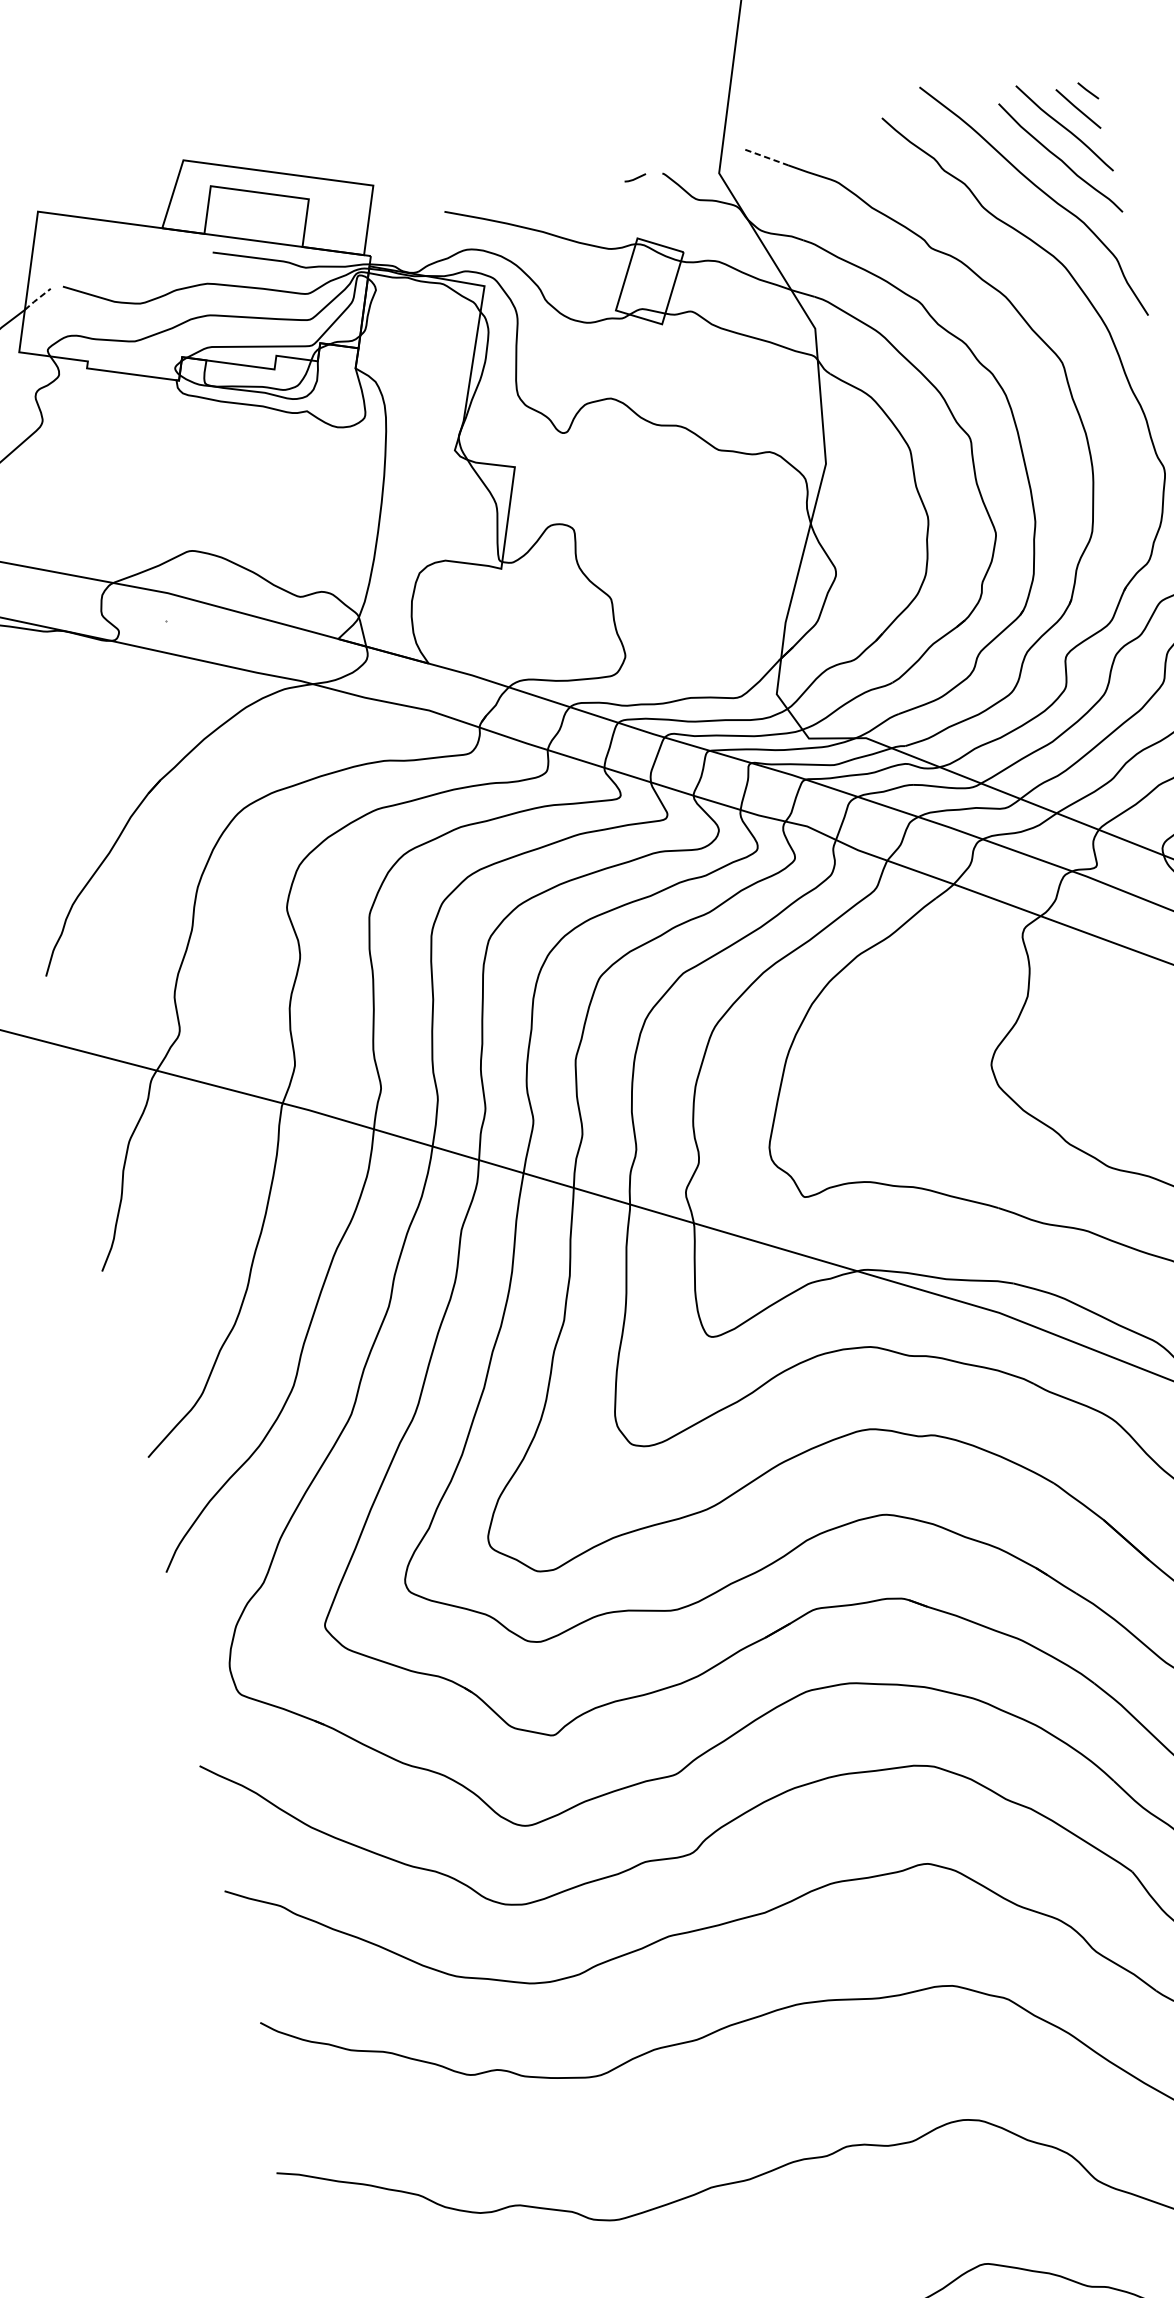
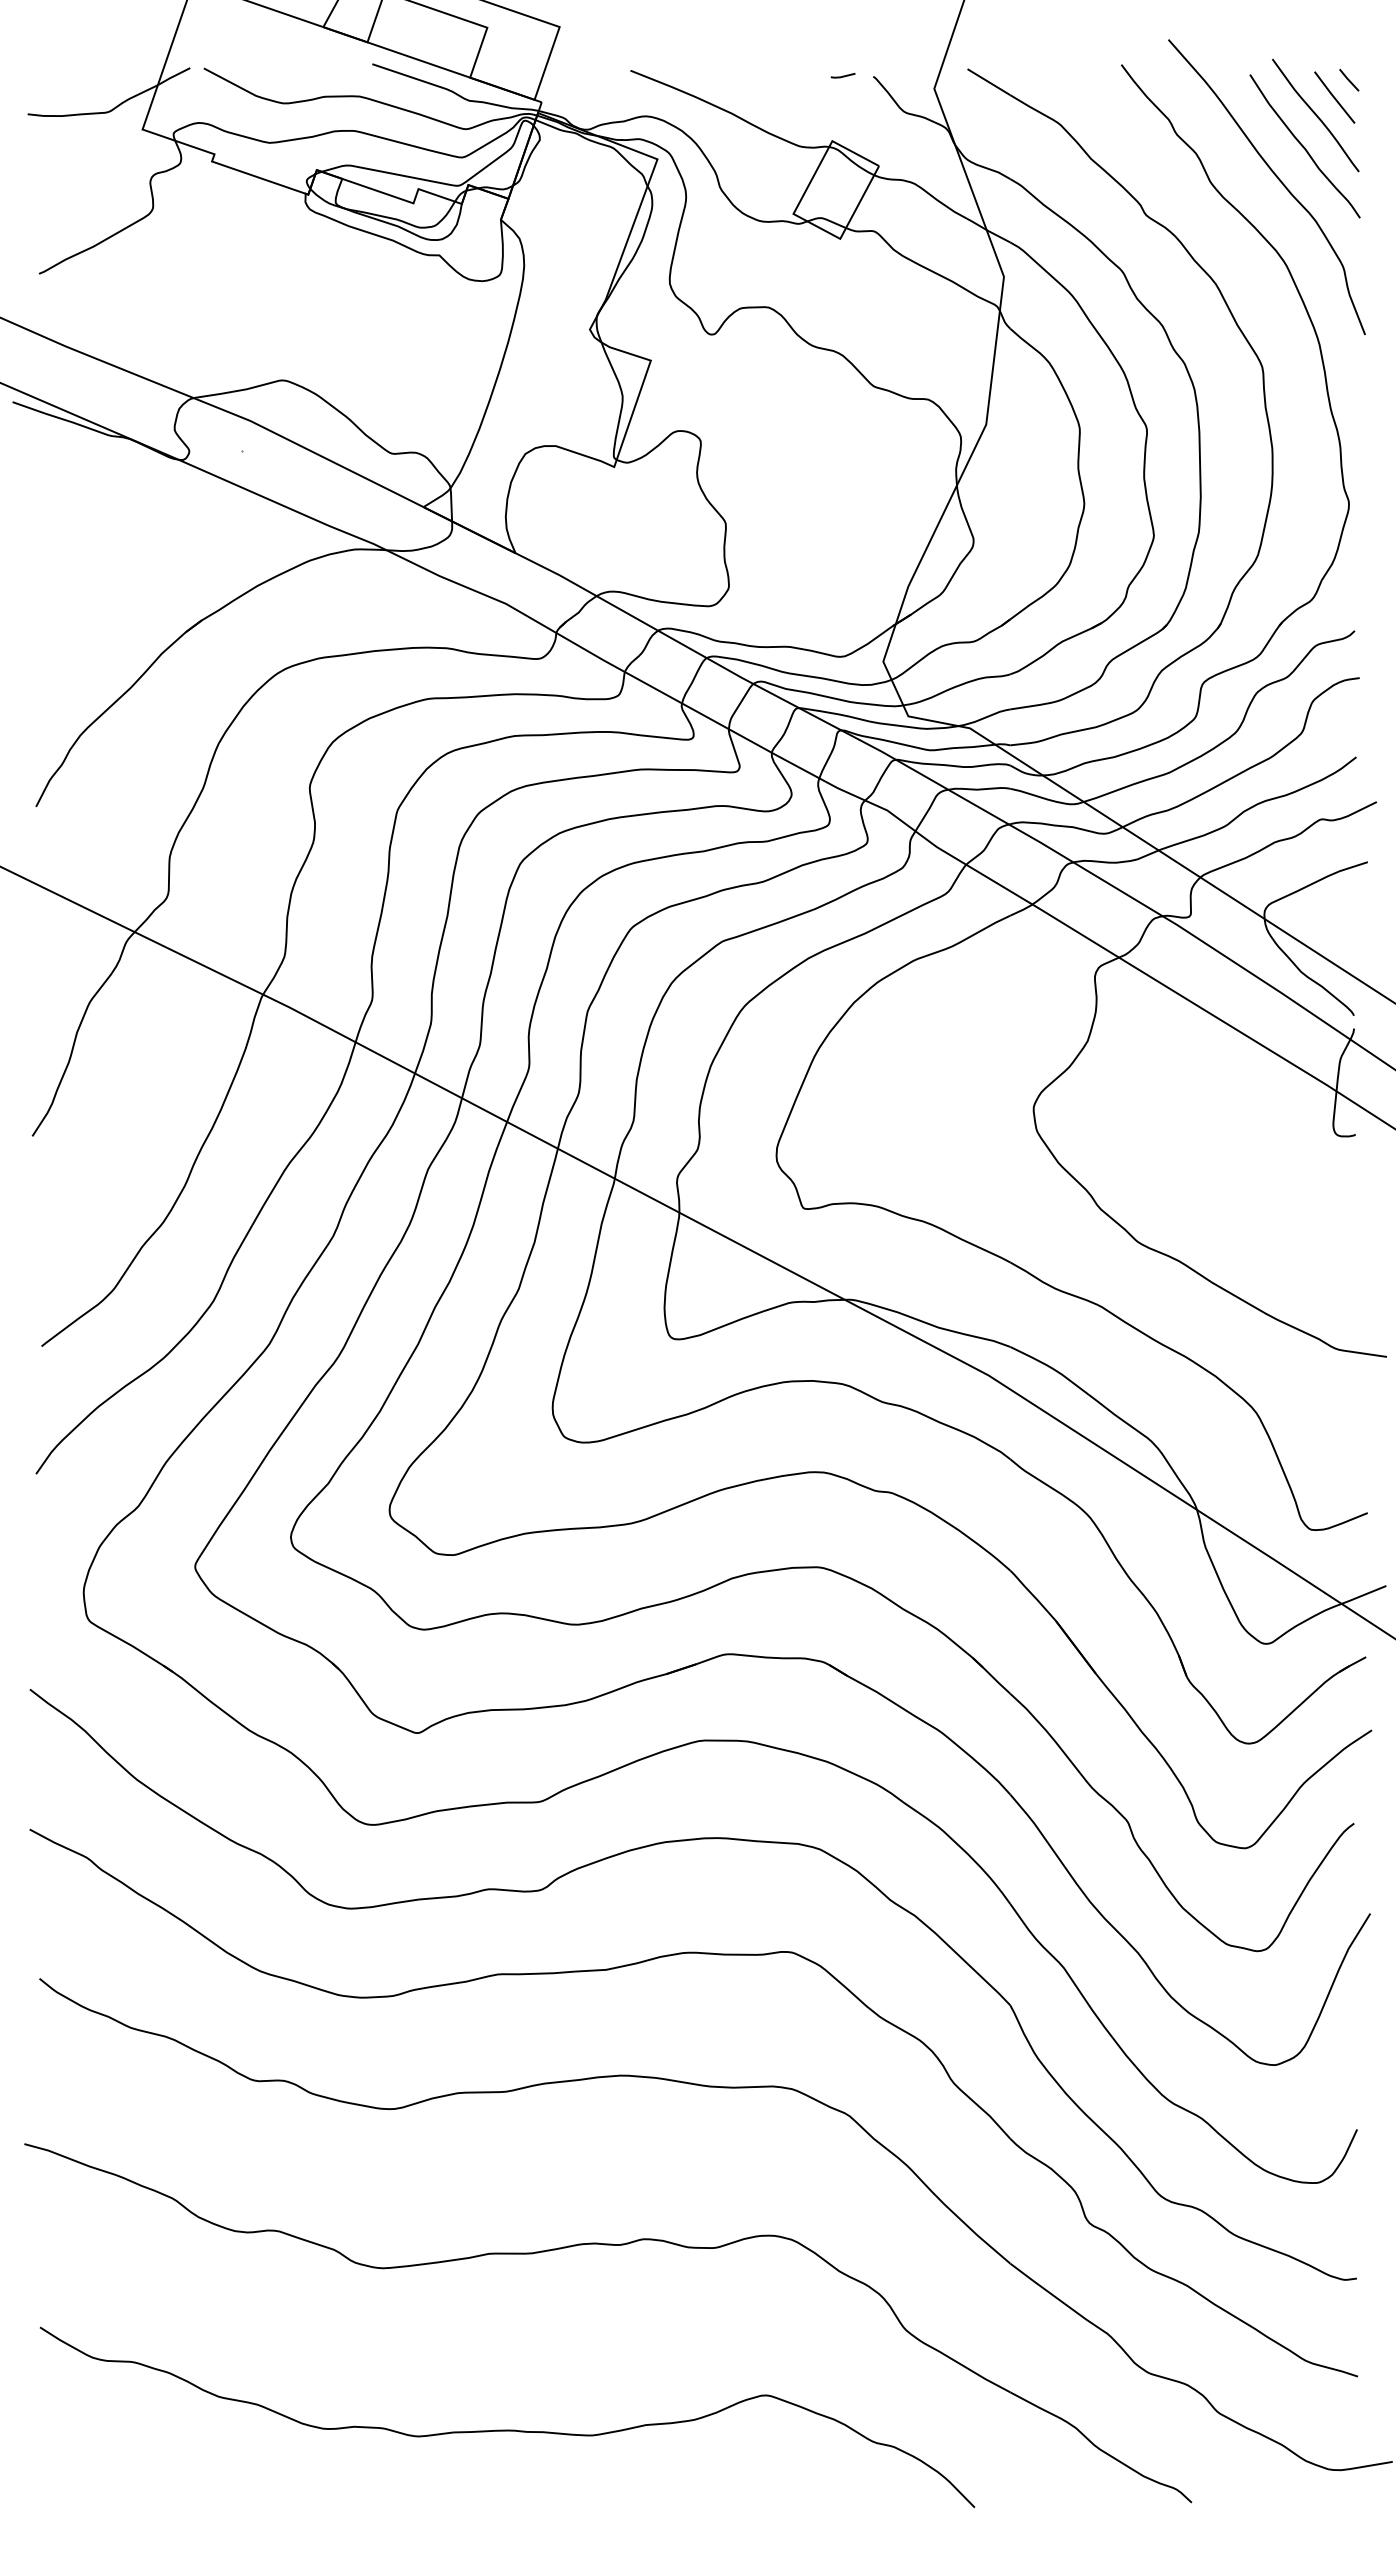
line: (767, 157) -> (989, 82), dashed -> solid
line: (37, 299) -> (173, 76), dashed -> solid

